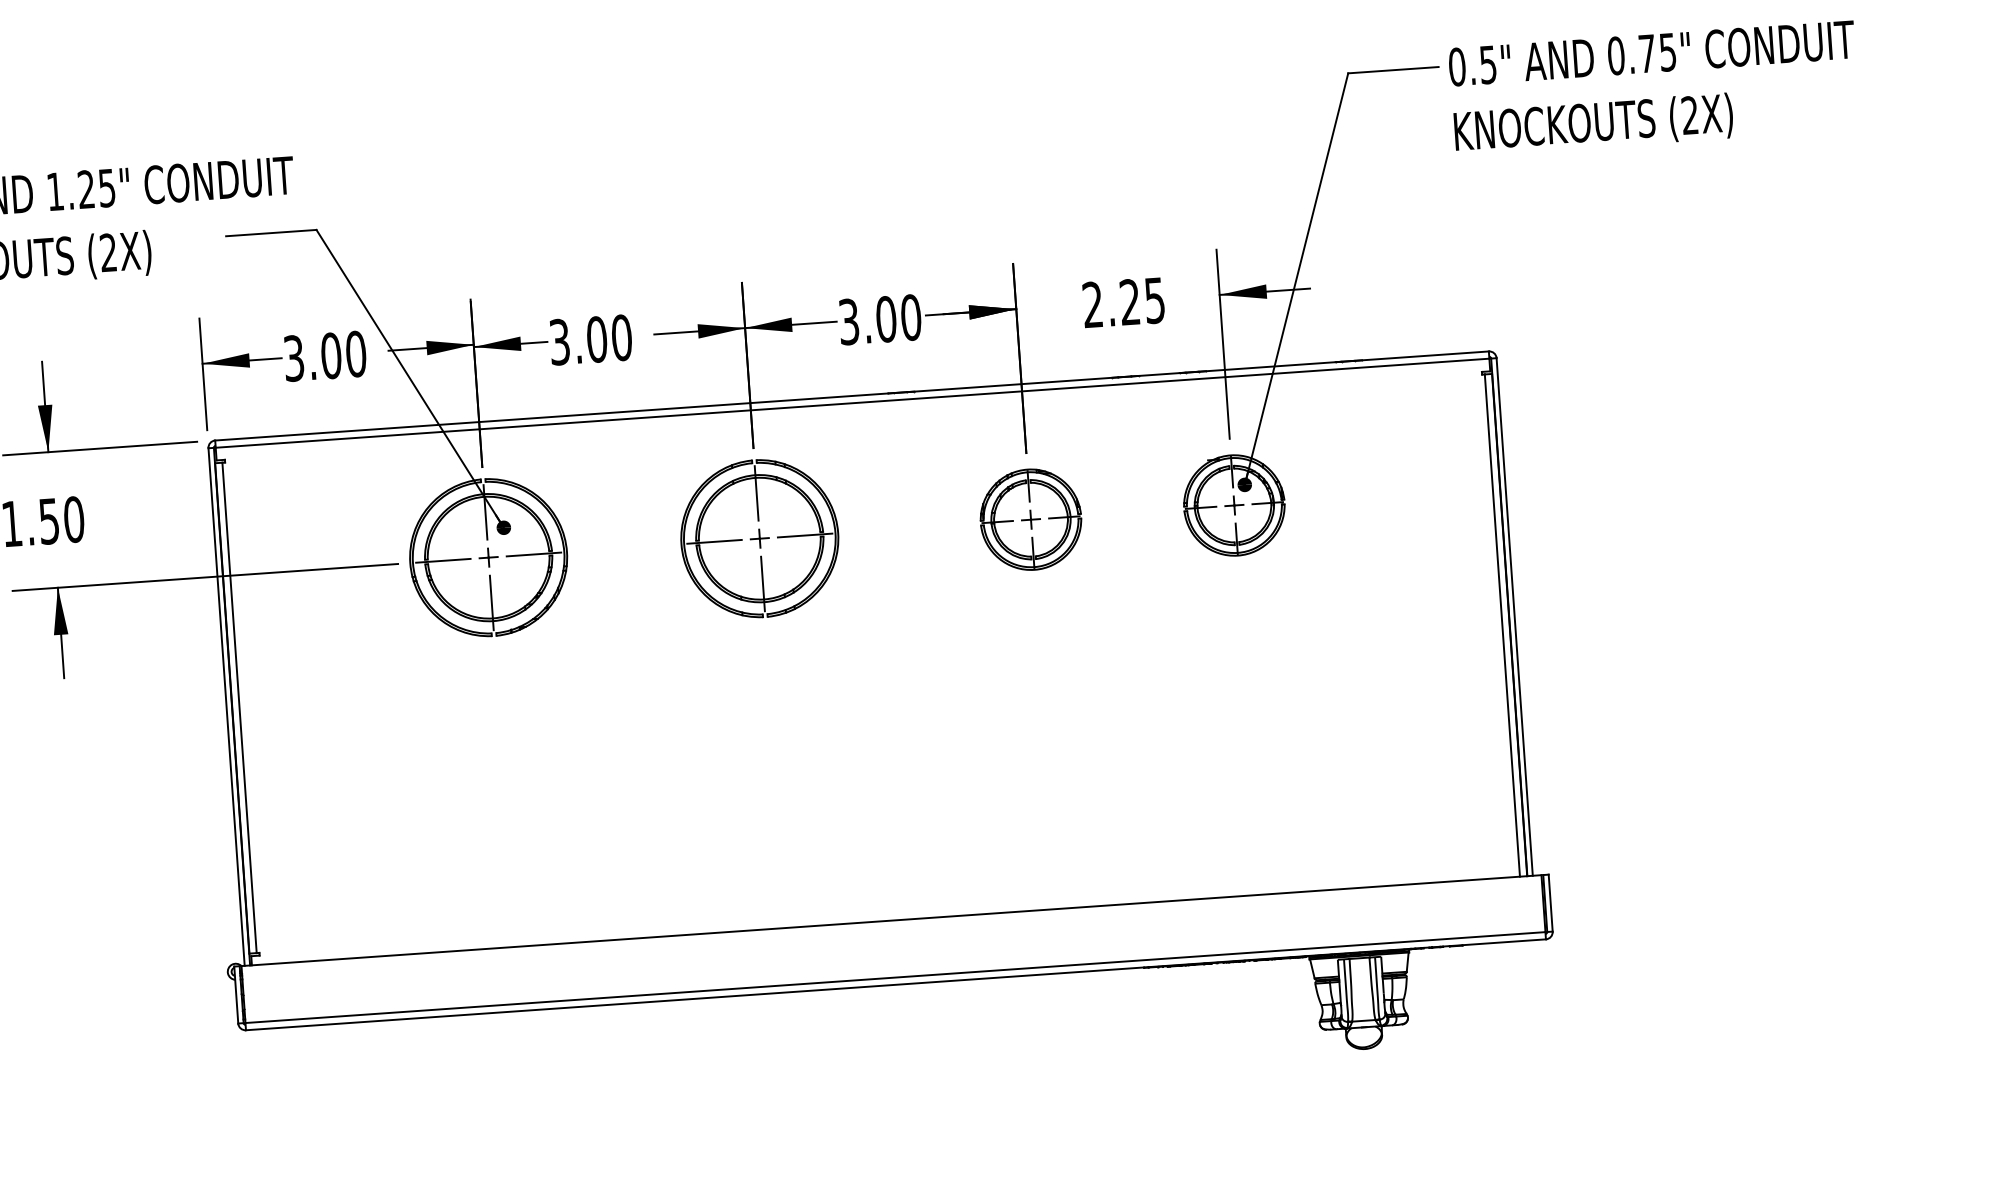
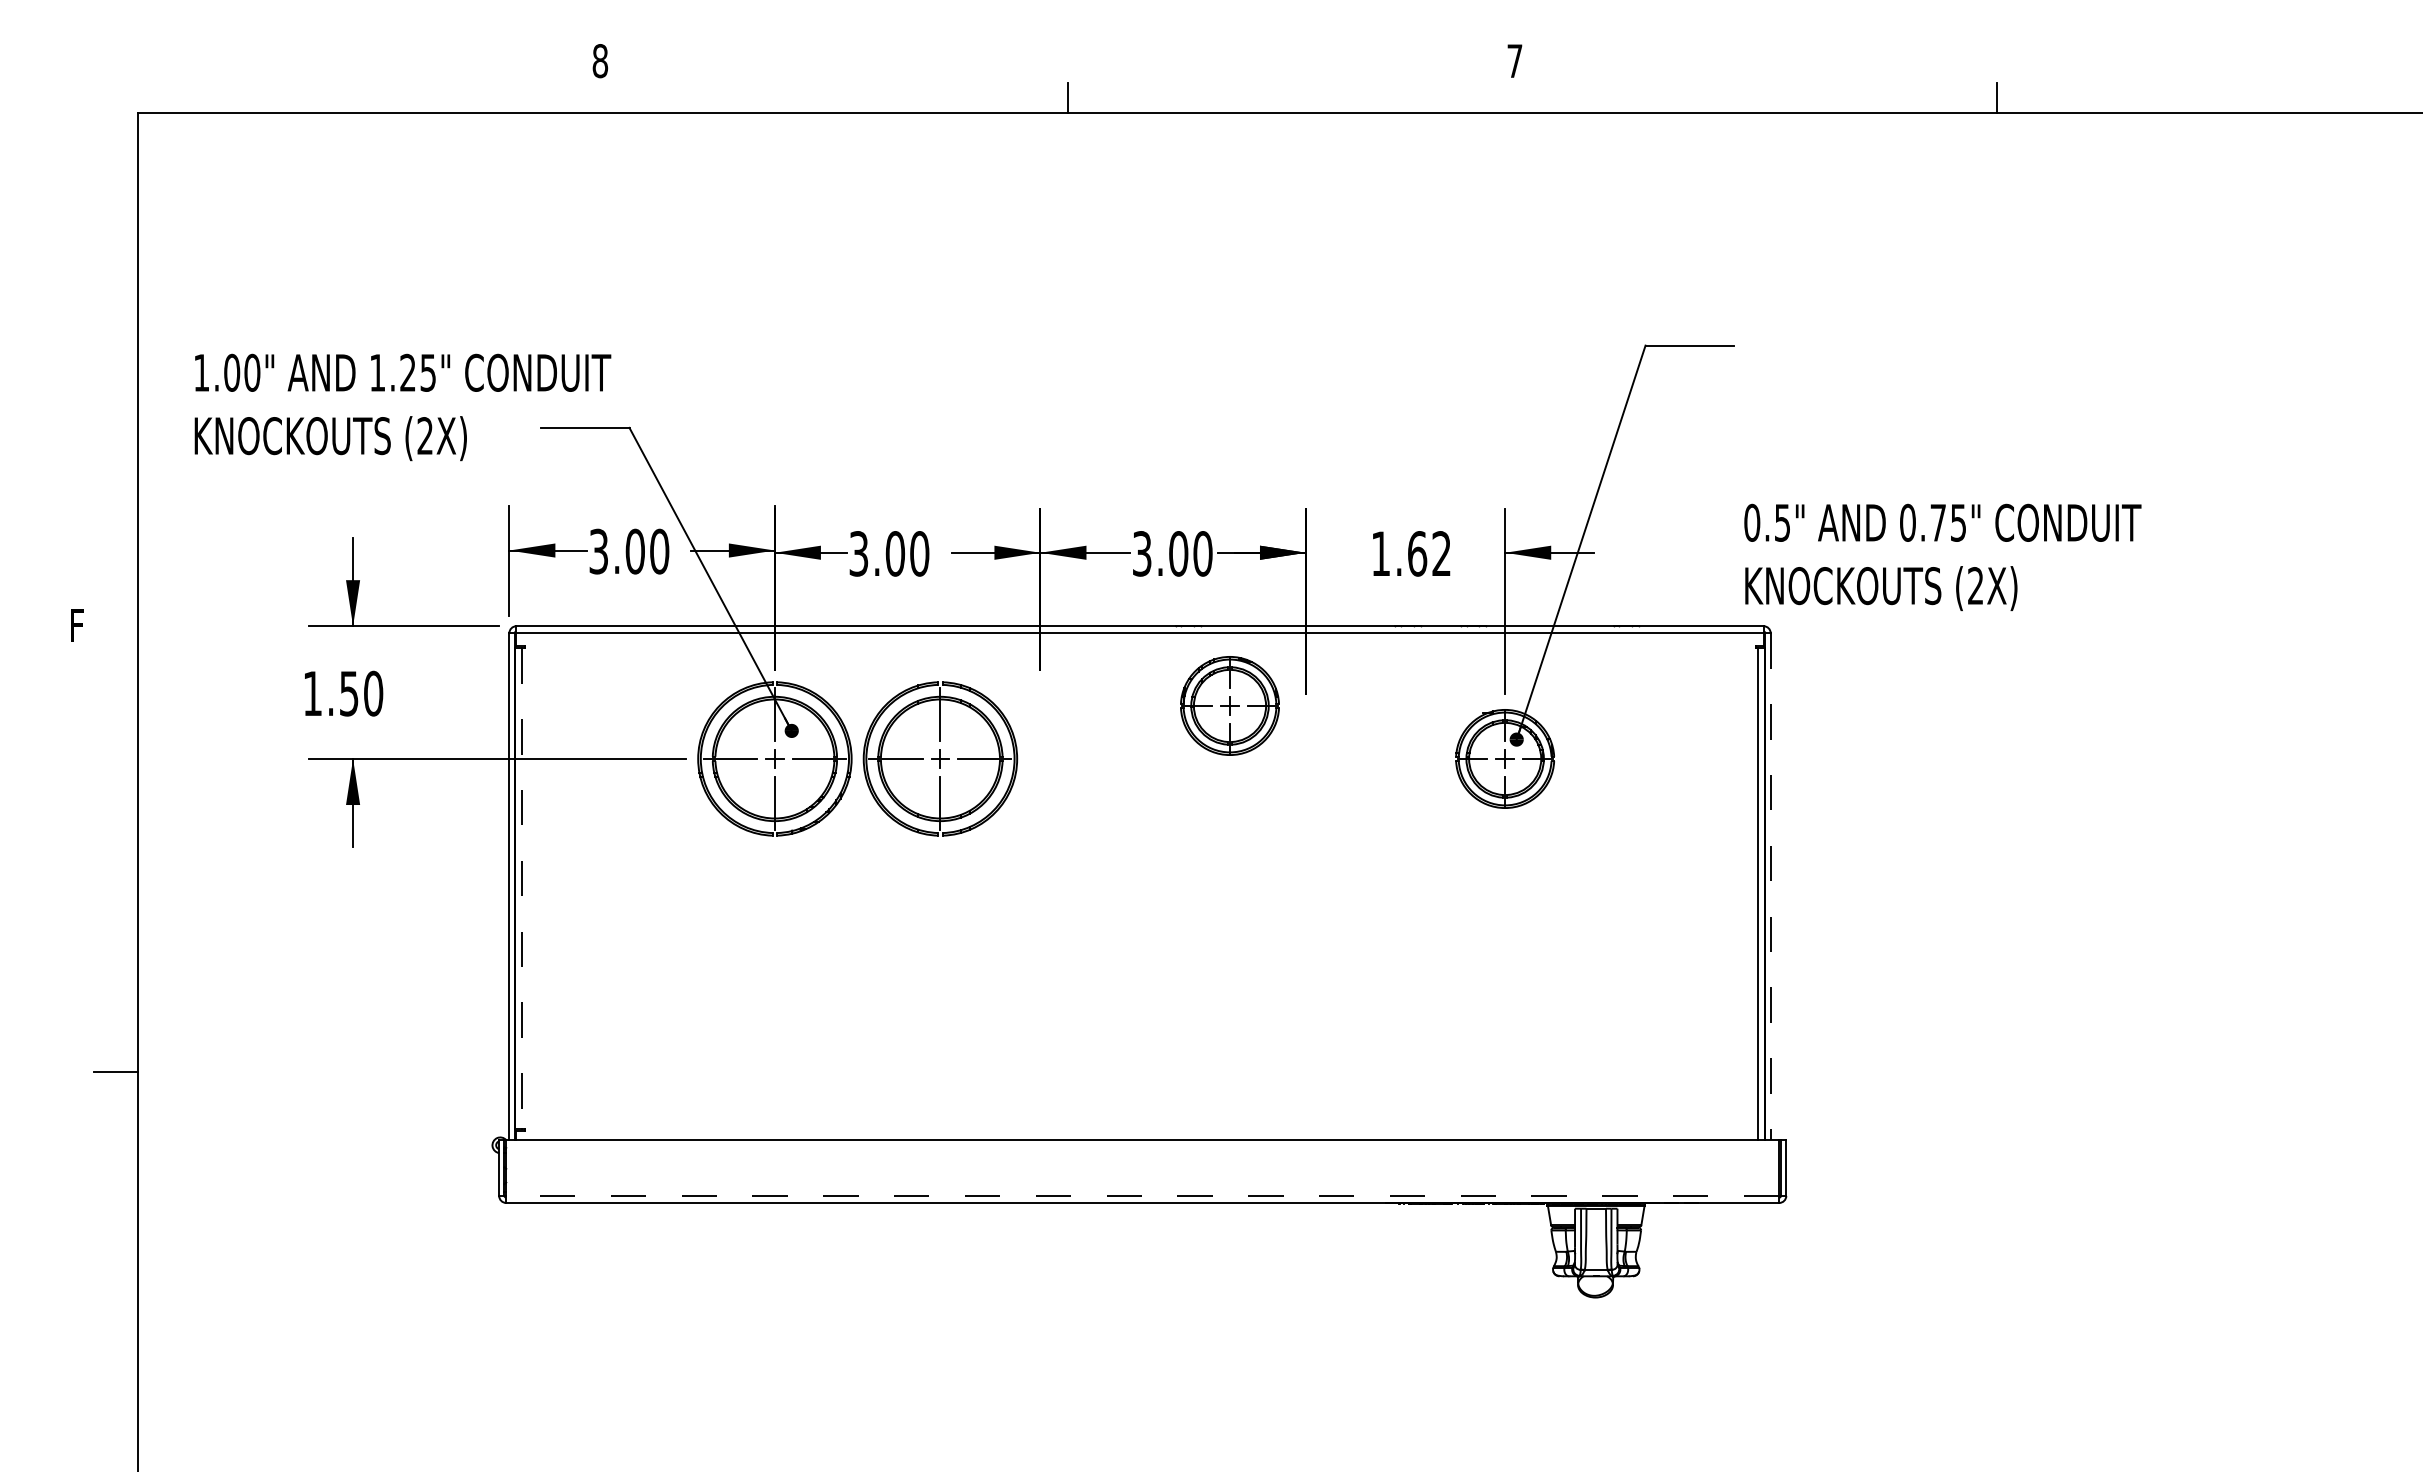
text: (1654, 88) -> (1942, 557), moved
text: (1123, 302) -> (1410, 553), 2.25 -> 1.62
part: (1030, 519) -> (1229, 705), moved
part: (759, 538) -> (940, 758), moved
line: (1514, 617) -> (1770, 887), solid -> dashed
line: (239, 708) -> (521, 888), solid -> dashed
line: (895, 977) -> (1142, 1195), solid -> dashed

